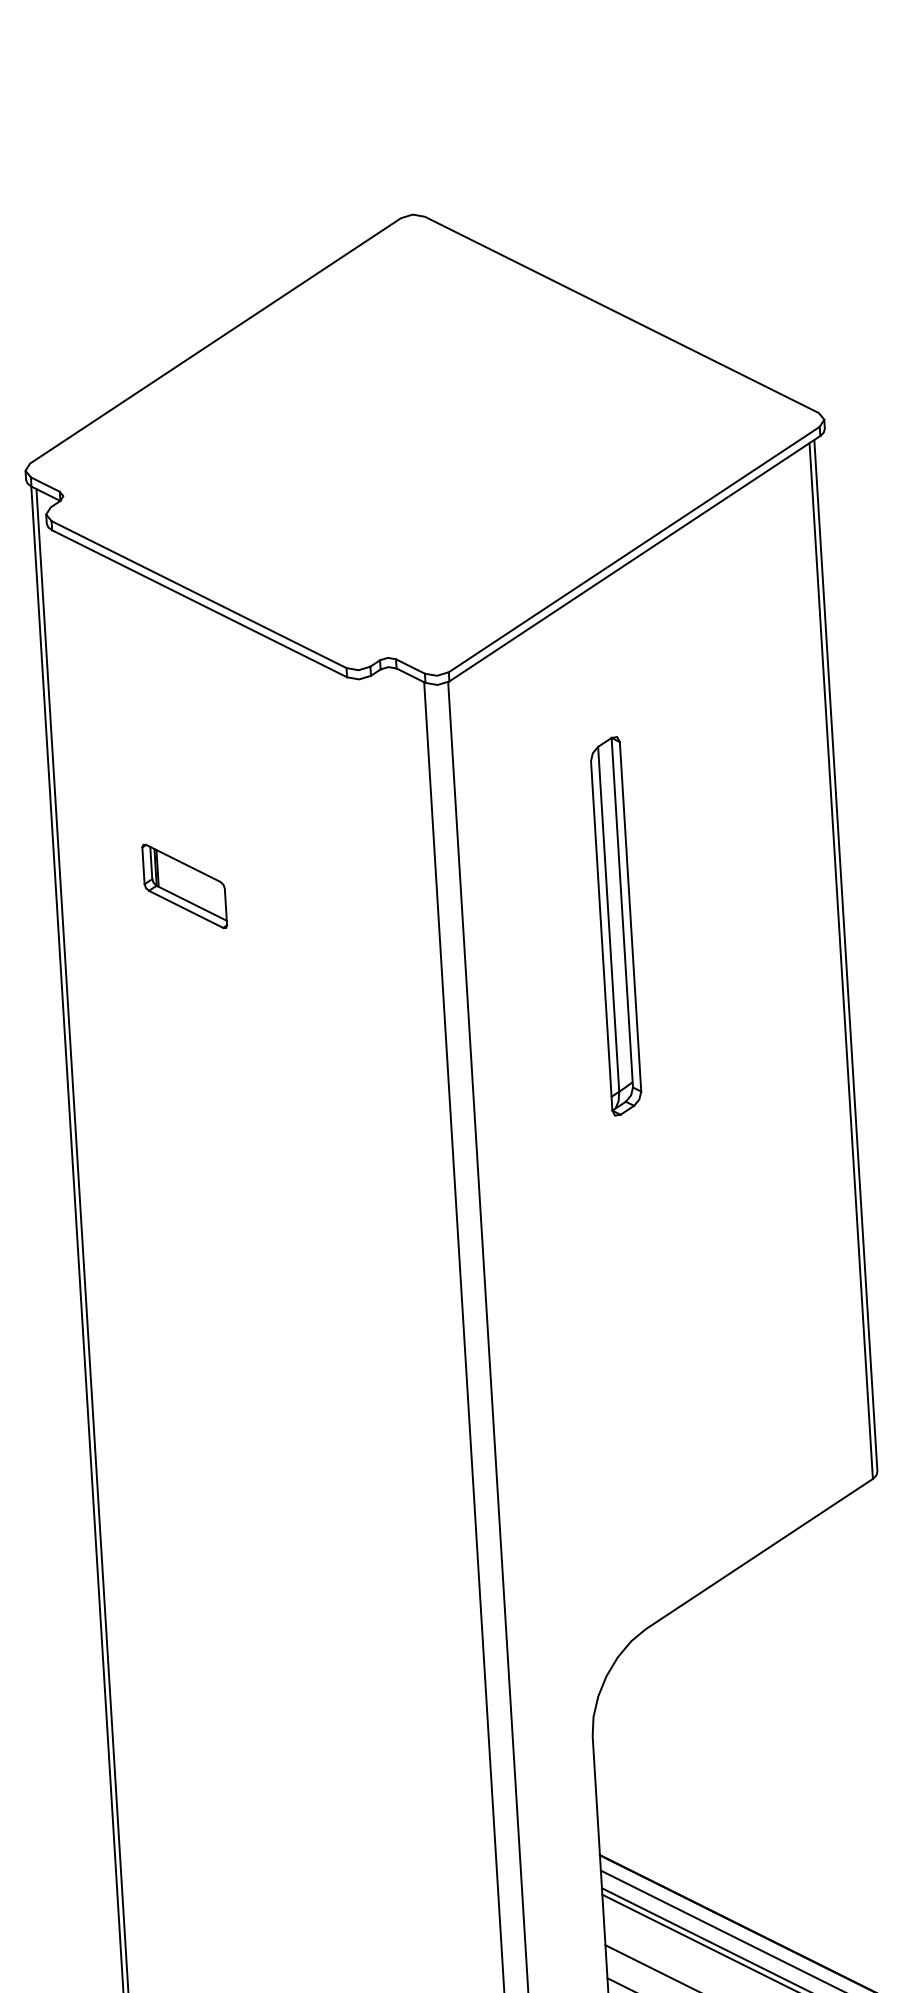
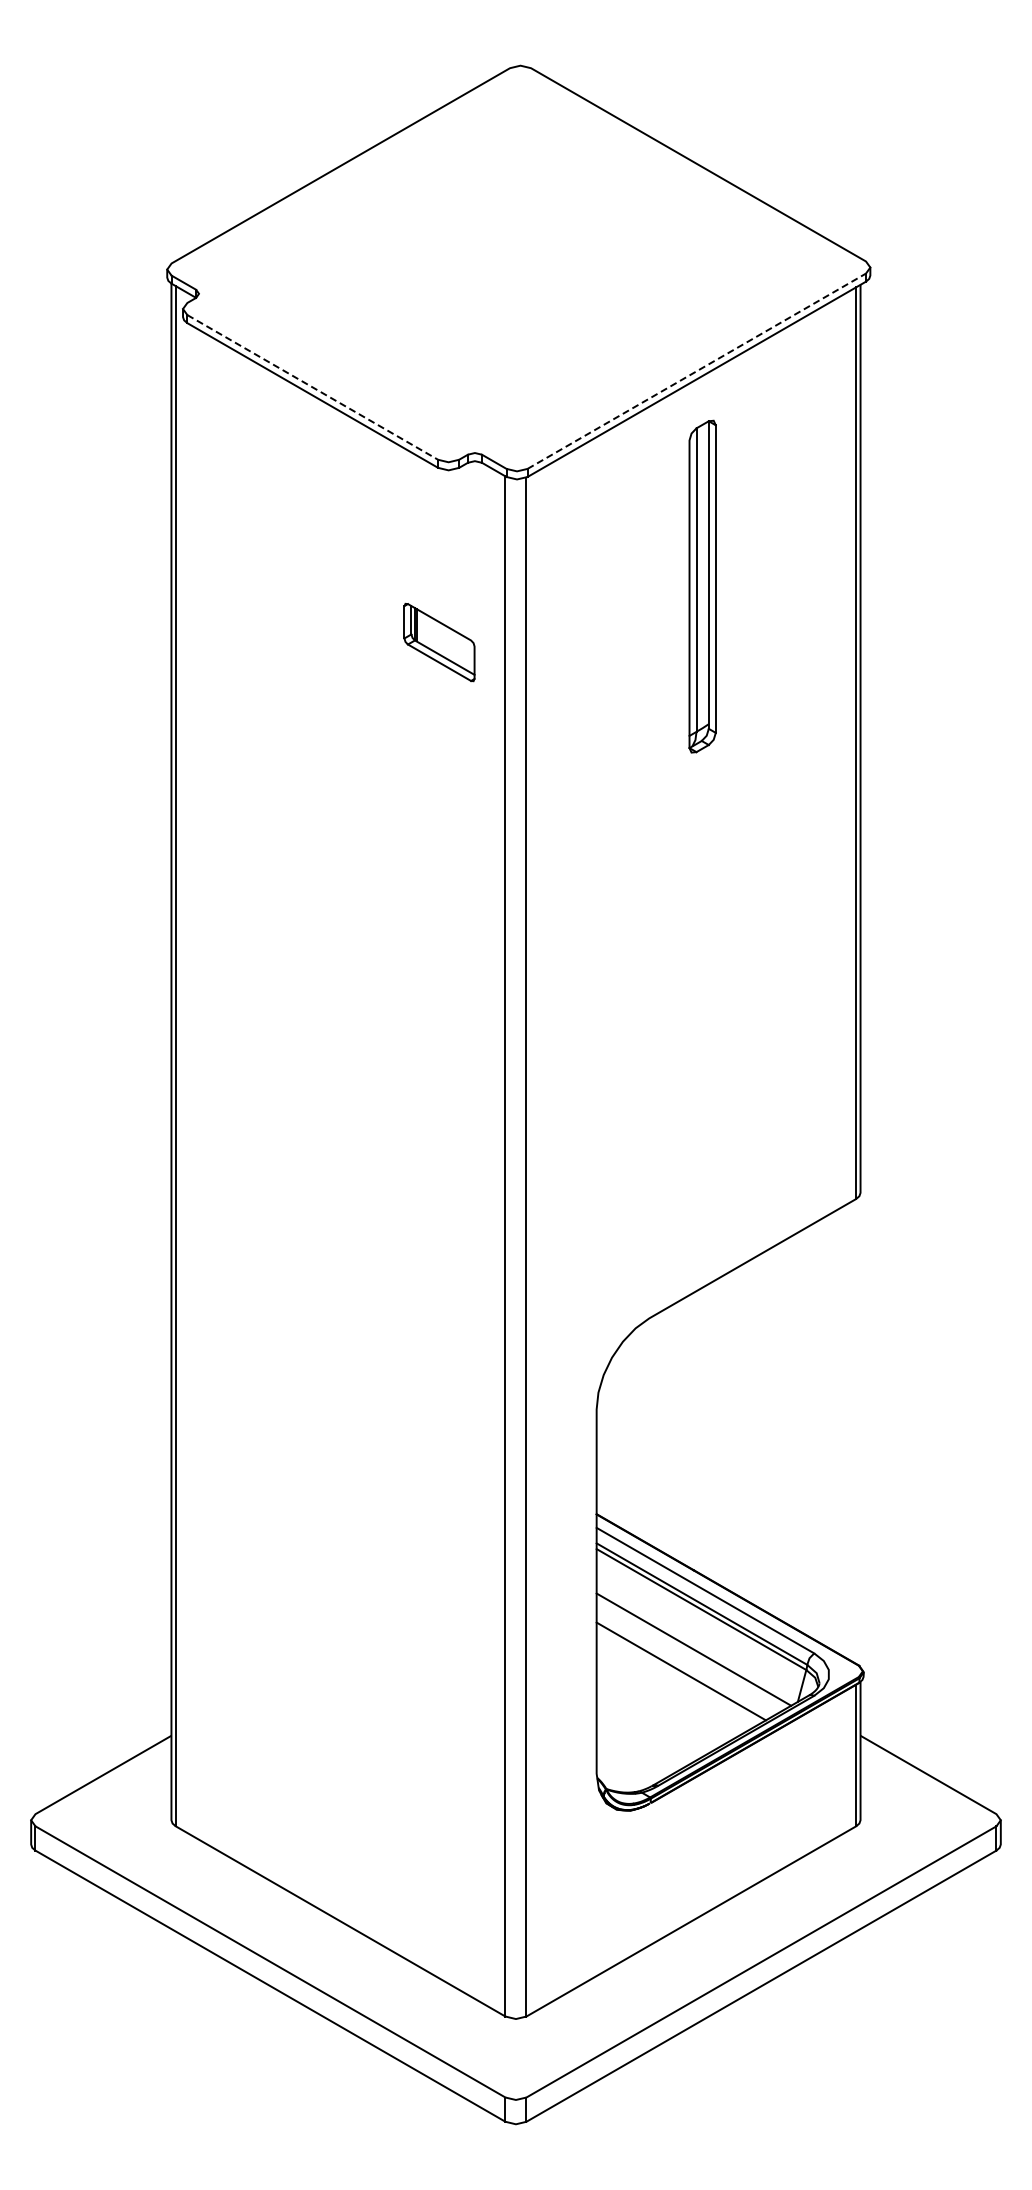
line: (635, 549) -> (697, 371), solid -> dashed
line: (198, 594) -> (312, 387), solid -> dashed
part: (184, 886) -> (439, 642), moved
part: (615, 926) -> (702, 586), moved

